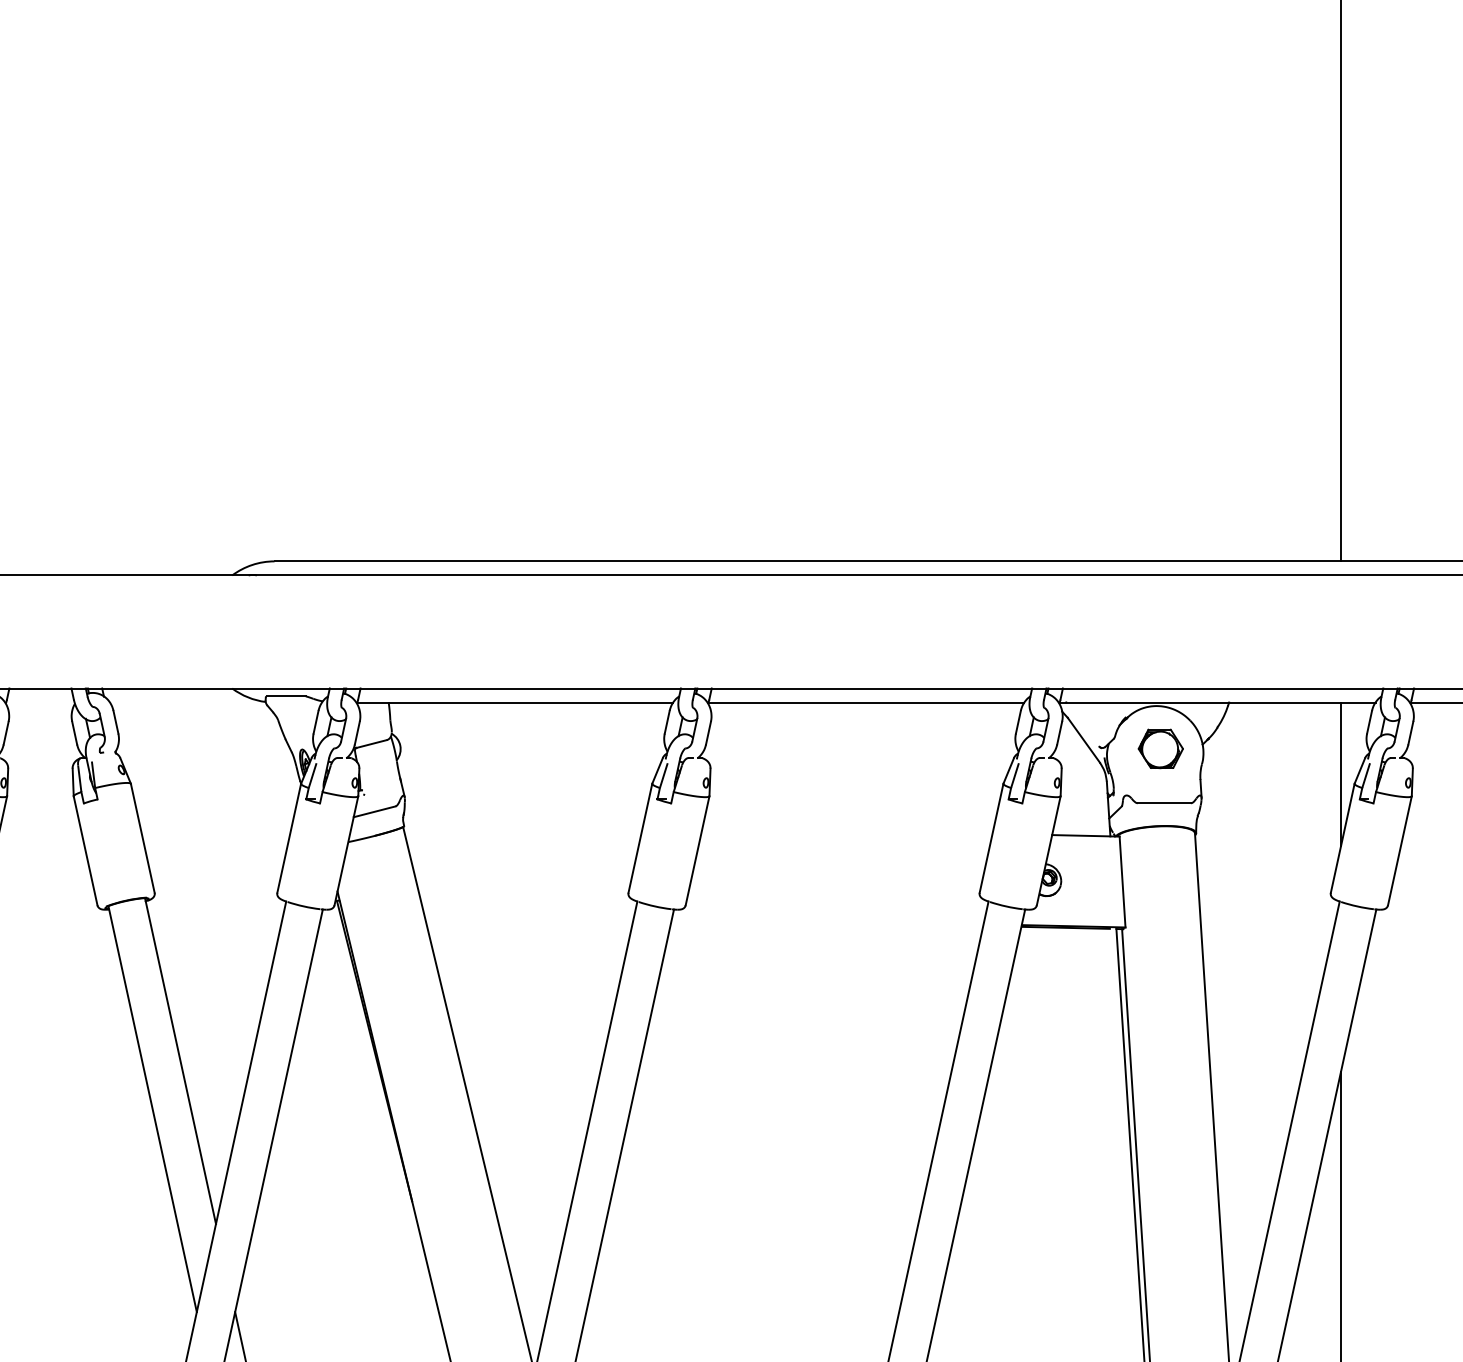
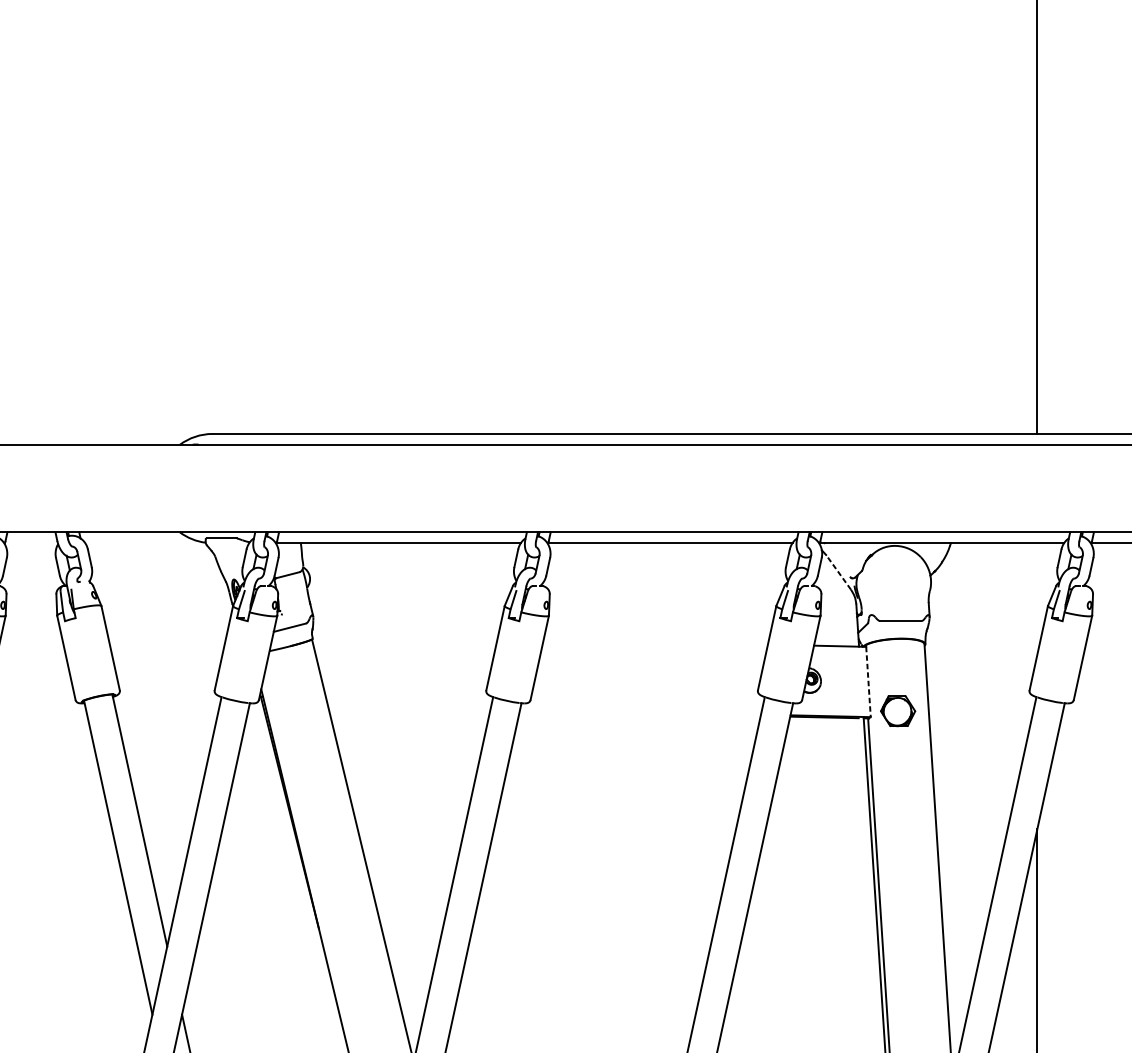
line: (1083, 740) -> (838, 572), solid -> dashed
part: (1160, 748) -> (897, 710), moved
line: (1341, 774) -> (1037, 598), removed
line: (1122, 882) -> (868, 682), solid -> dashed

